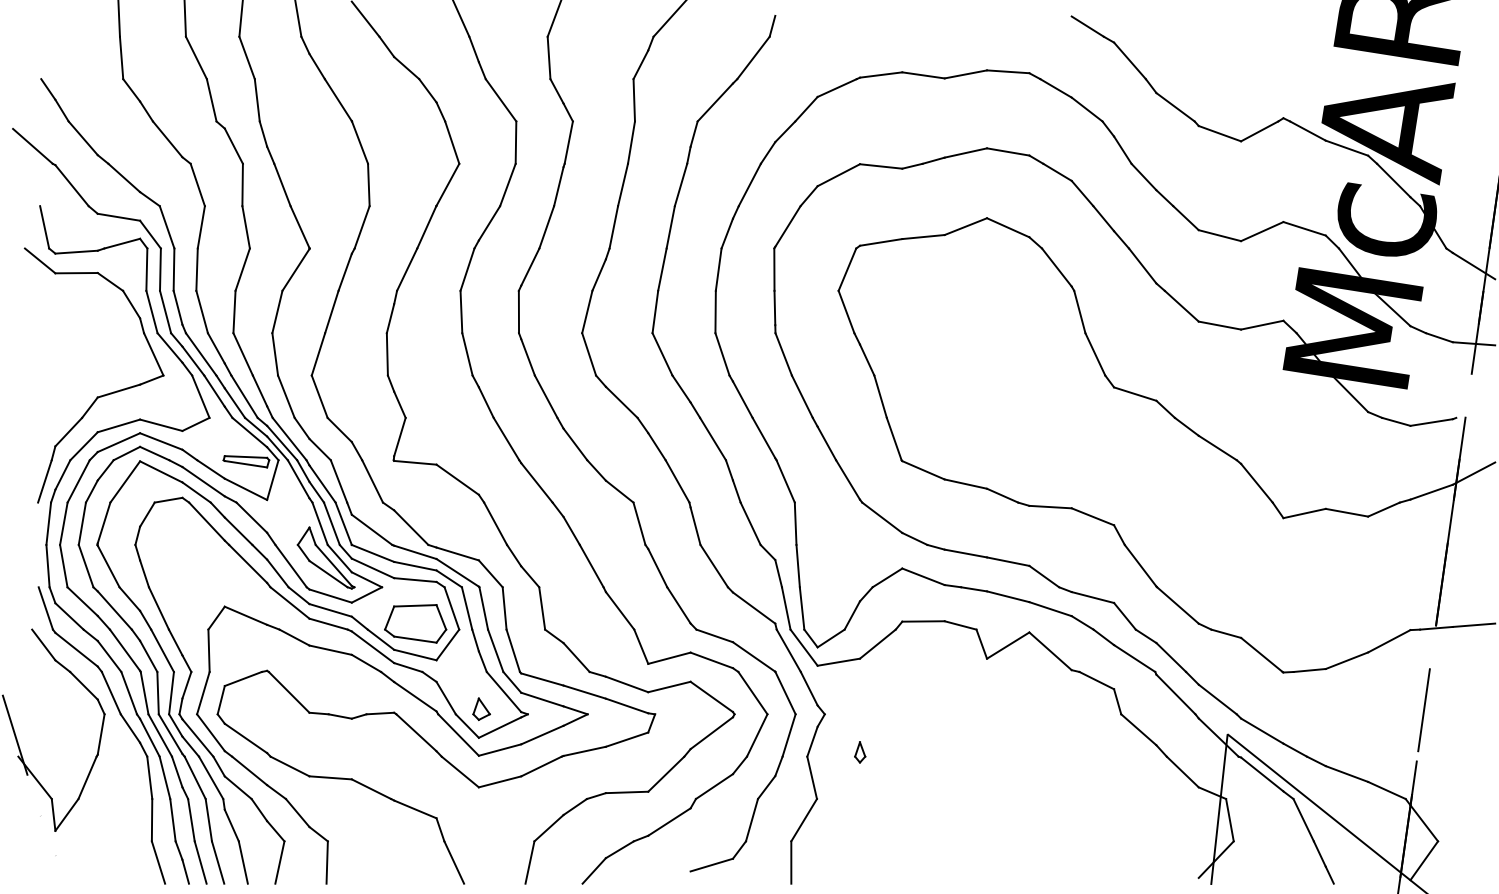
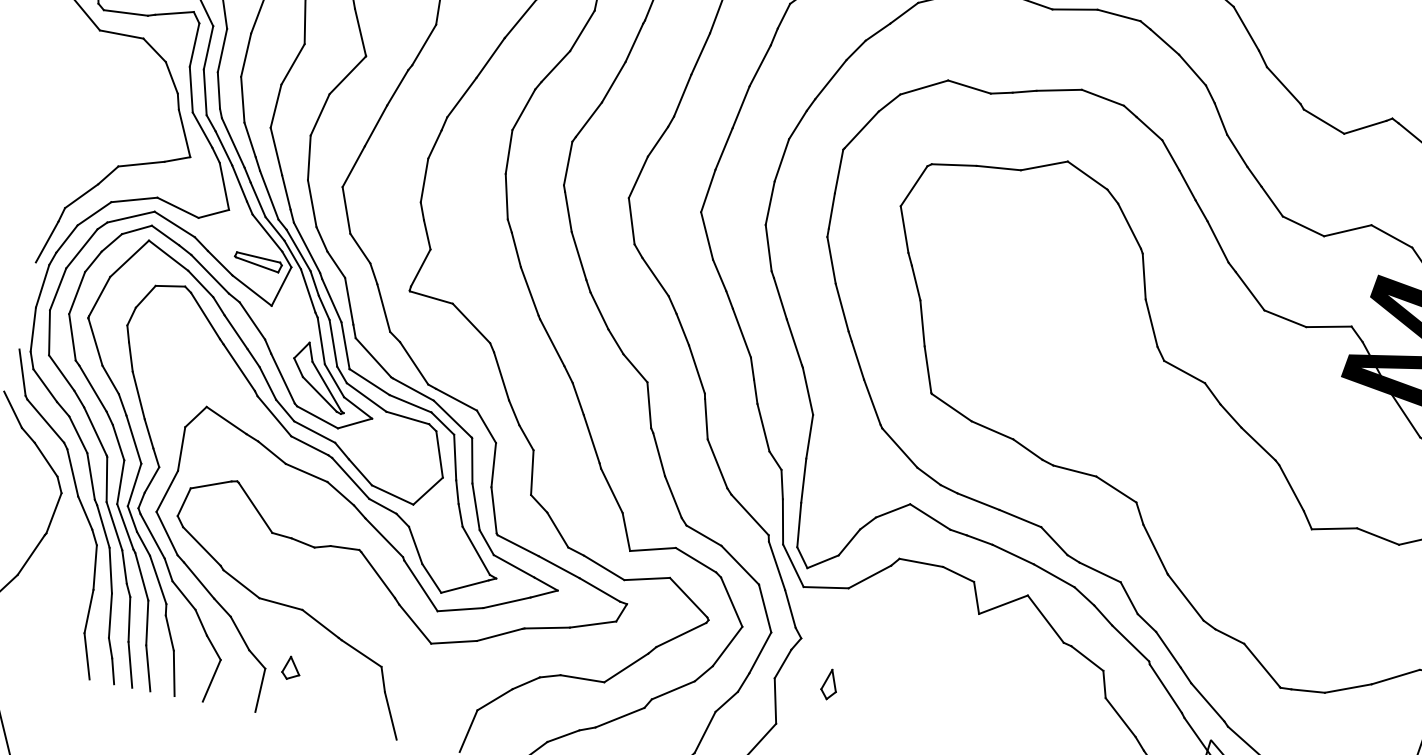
part: (415, 623) -> (399, 462), removed
part: (481, 708) -> (291, 667), moved
part: (860, 752) -> (830, 684), size x1.4

